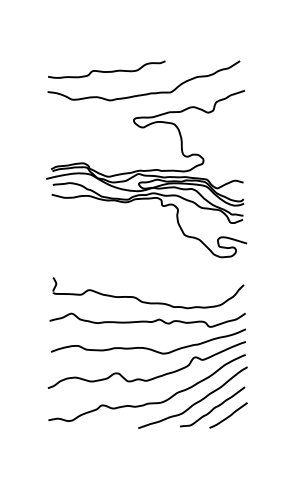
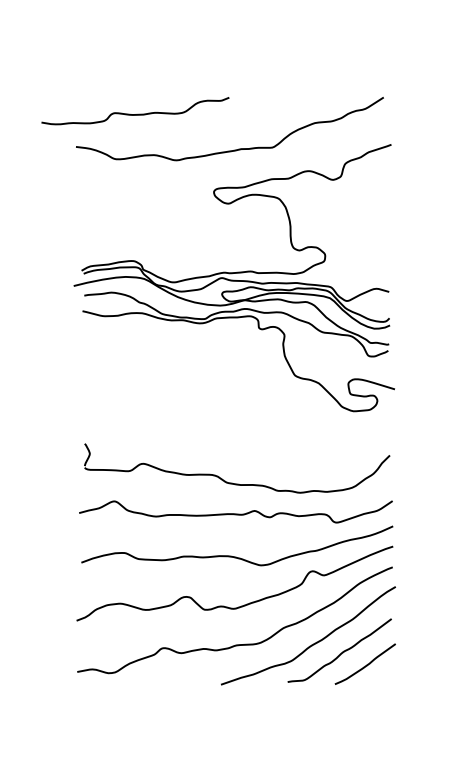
curve: (106, 71) -> (134, 114), moved

